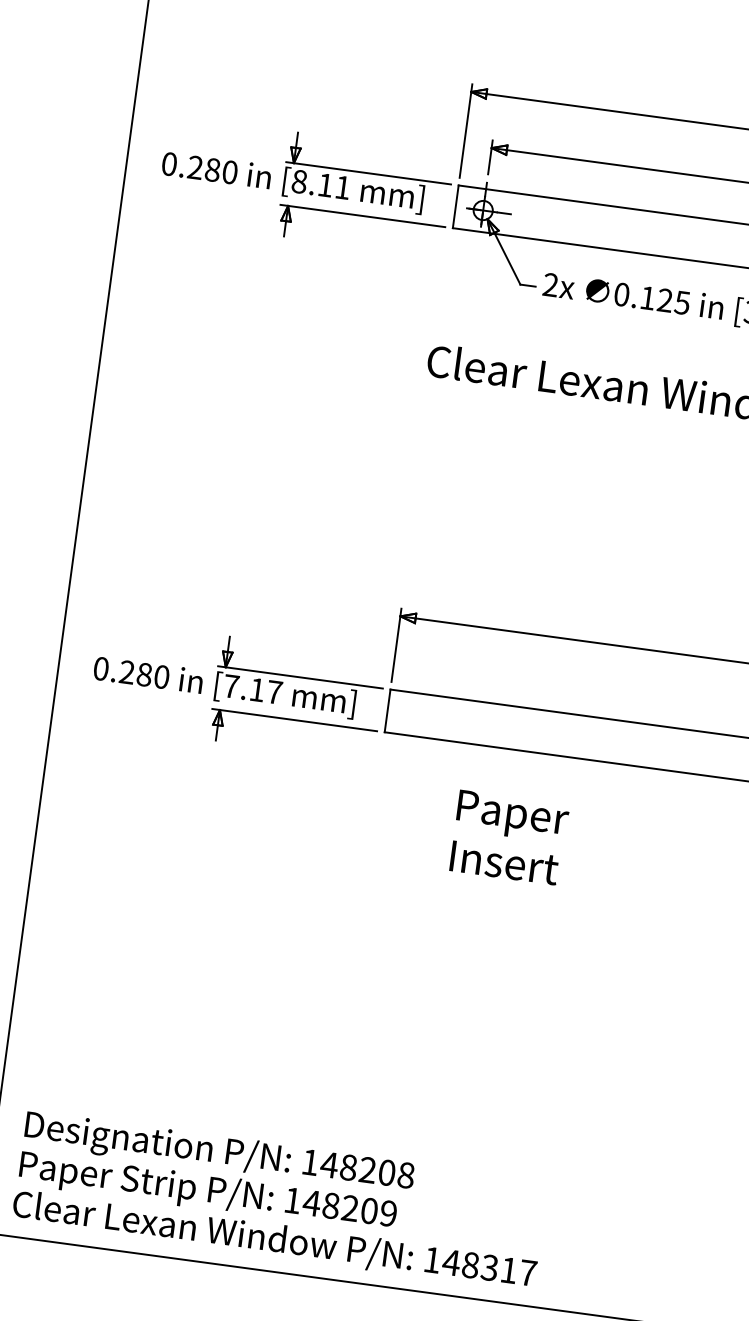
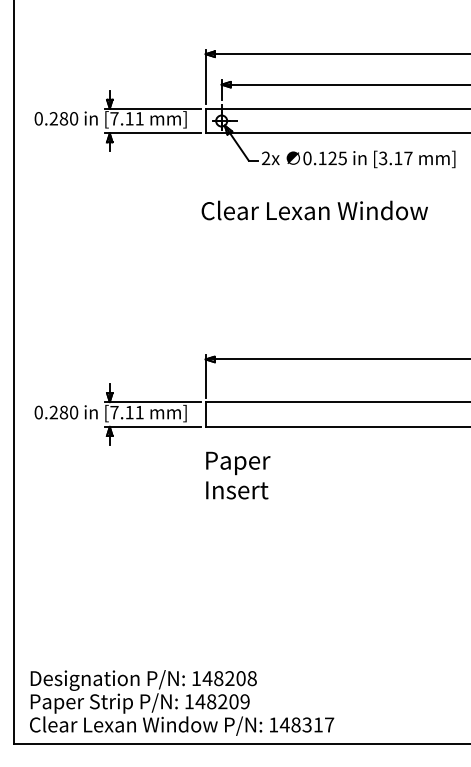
text: (299, 181) -> (114, 118), [8.11 -> [7.11
text: (274, 692) -> (139, 412), [7.17 -> [7.11
text: (510, 837) -> (238, 475), moved

